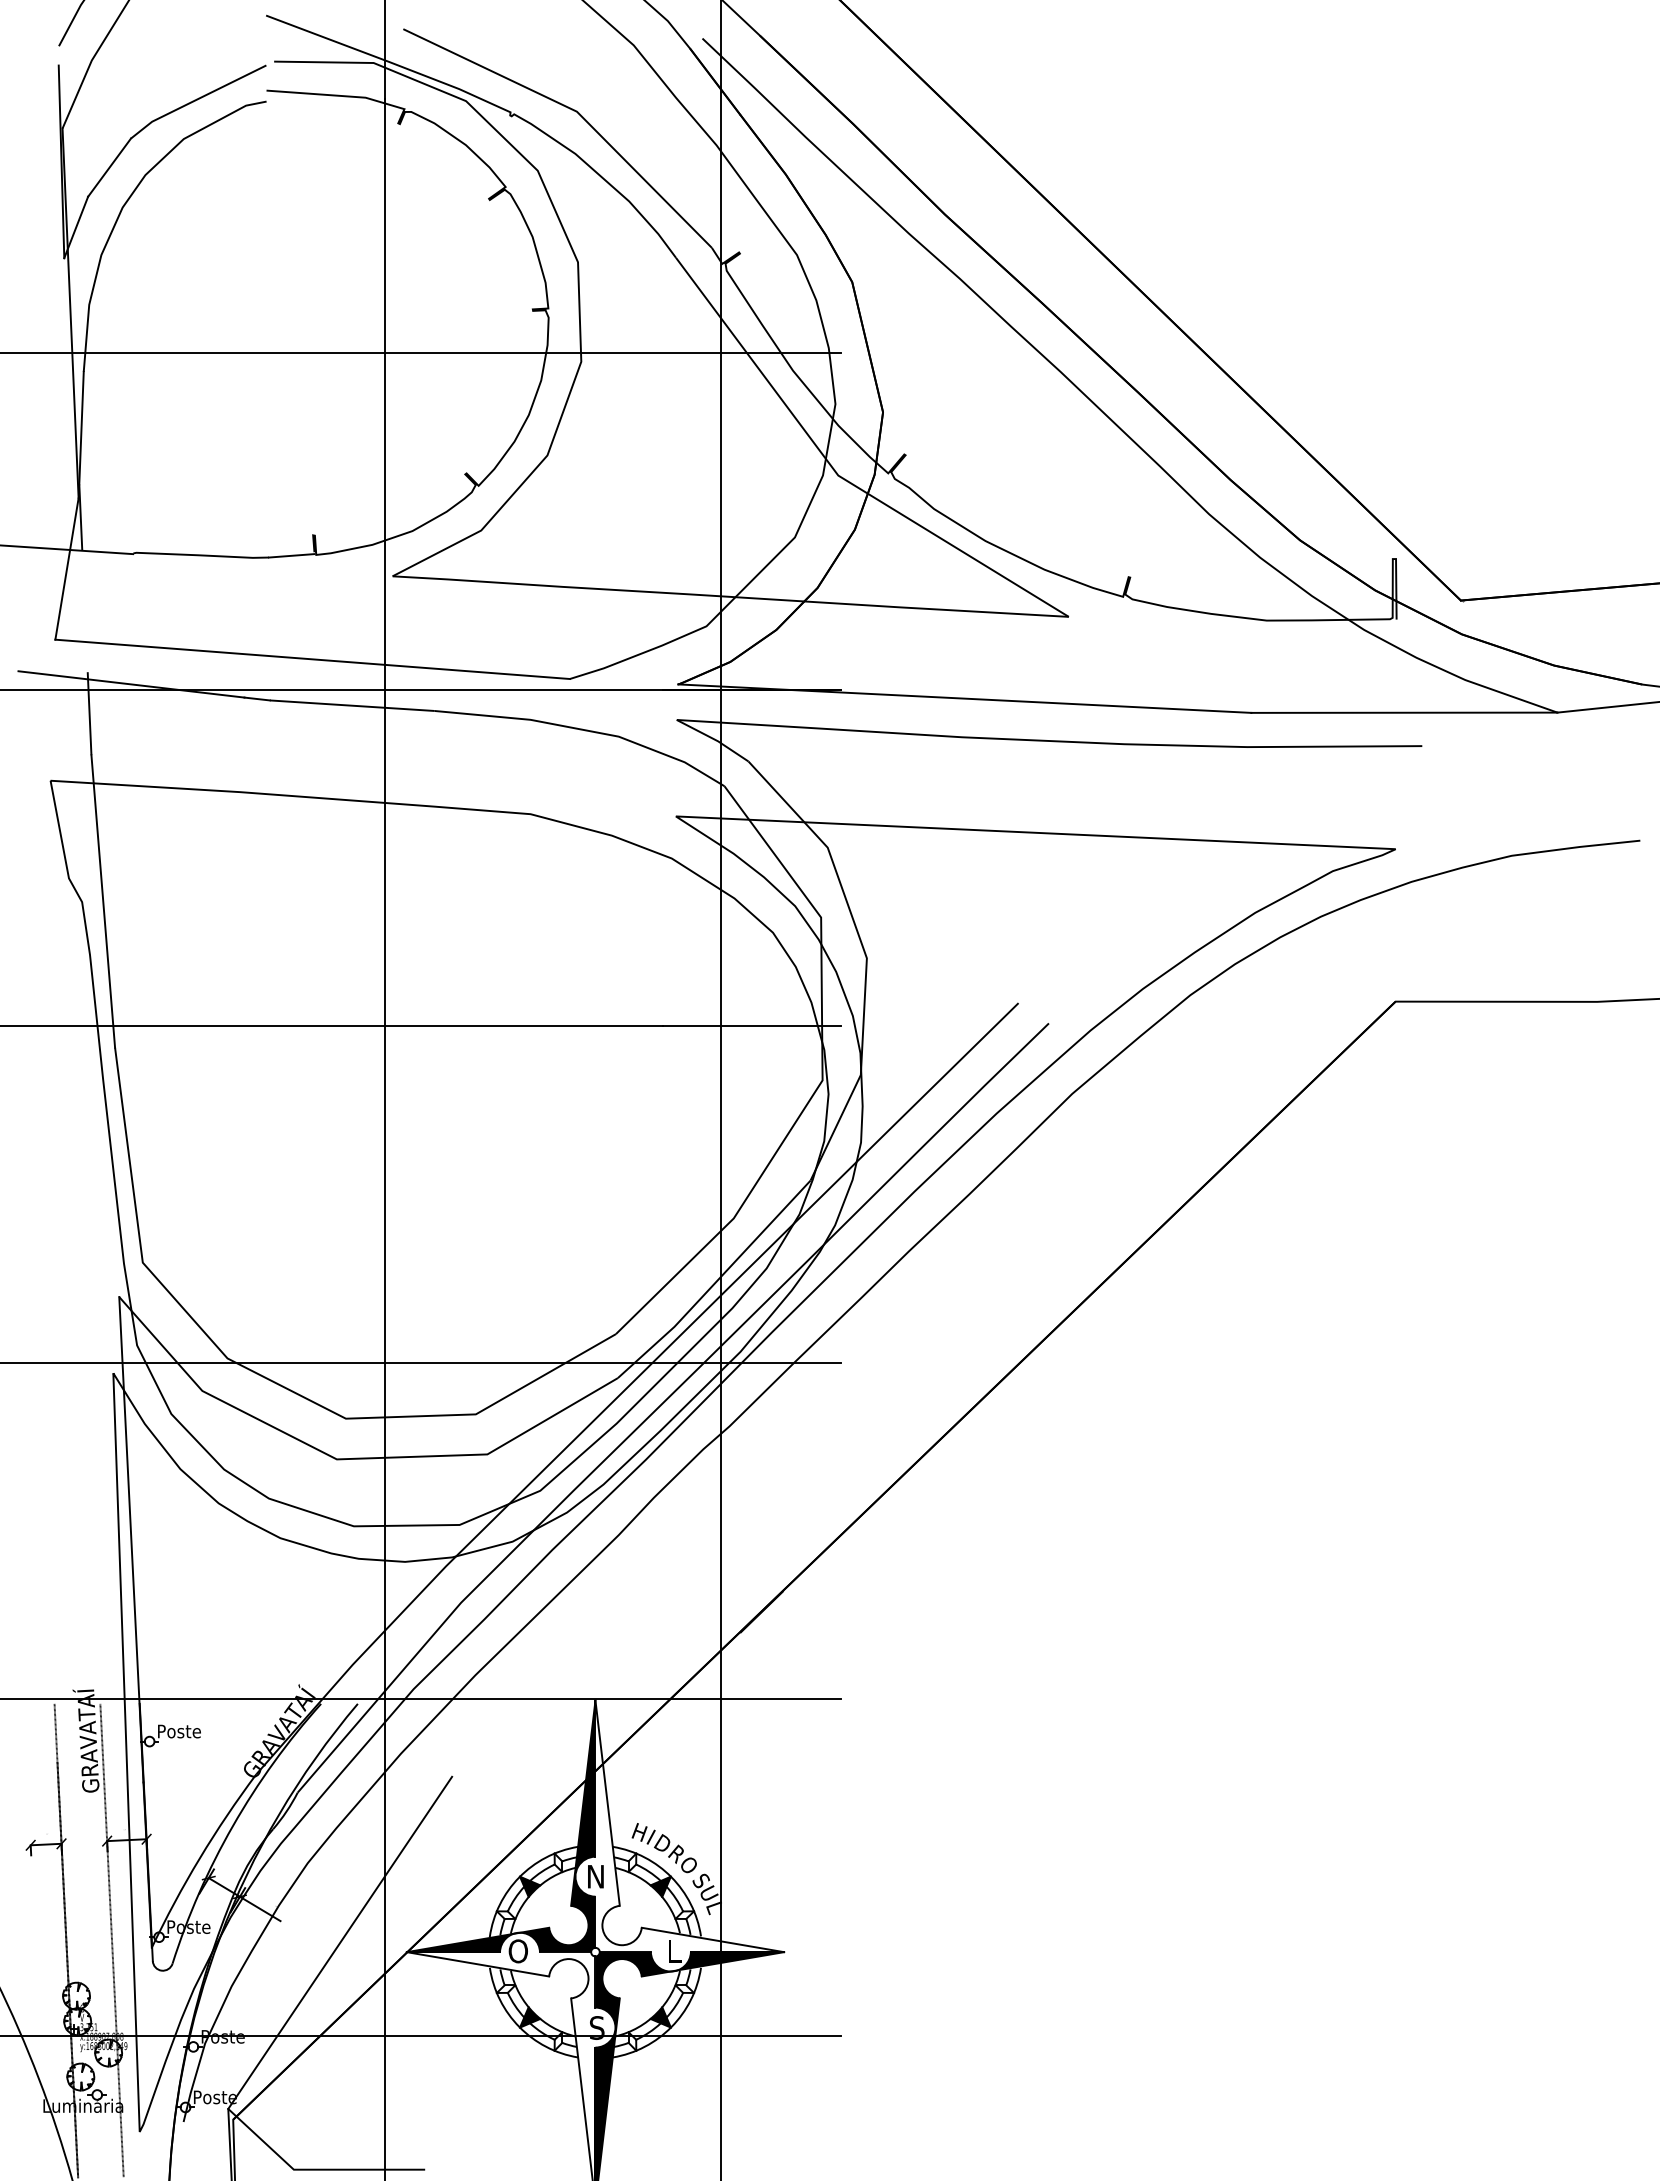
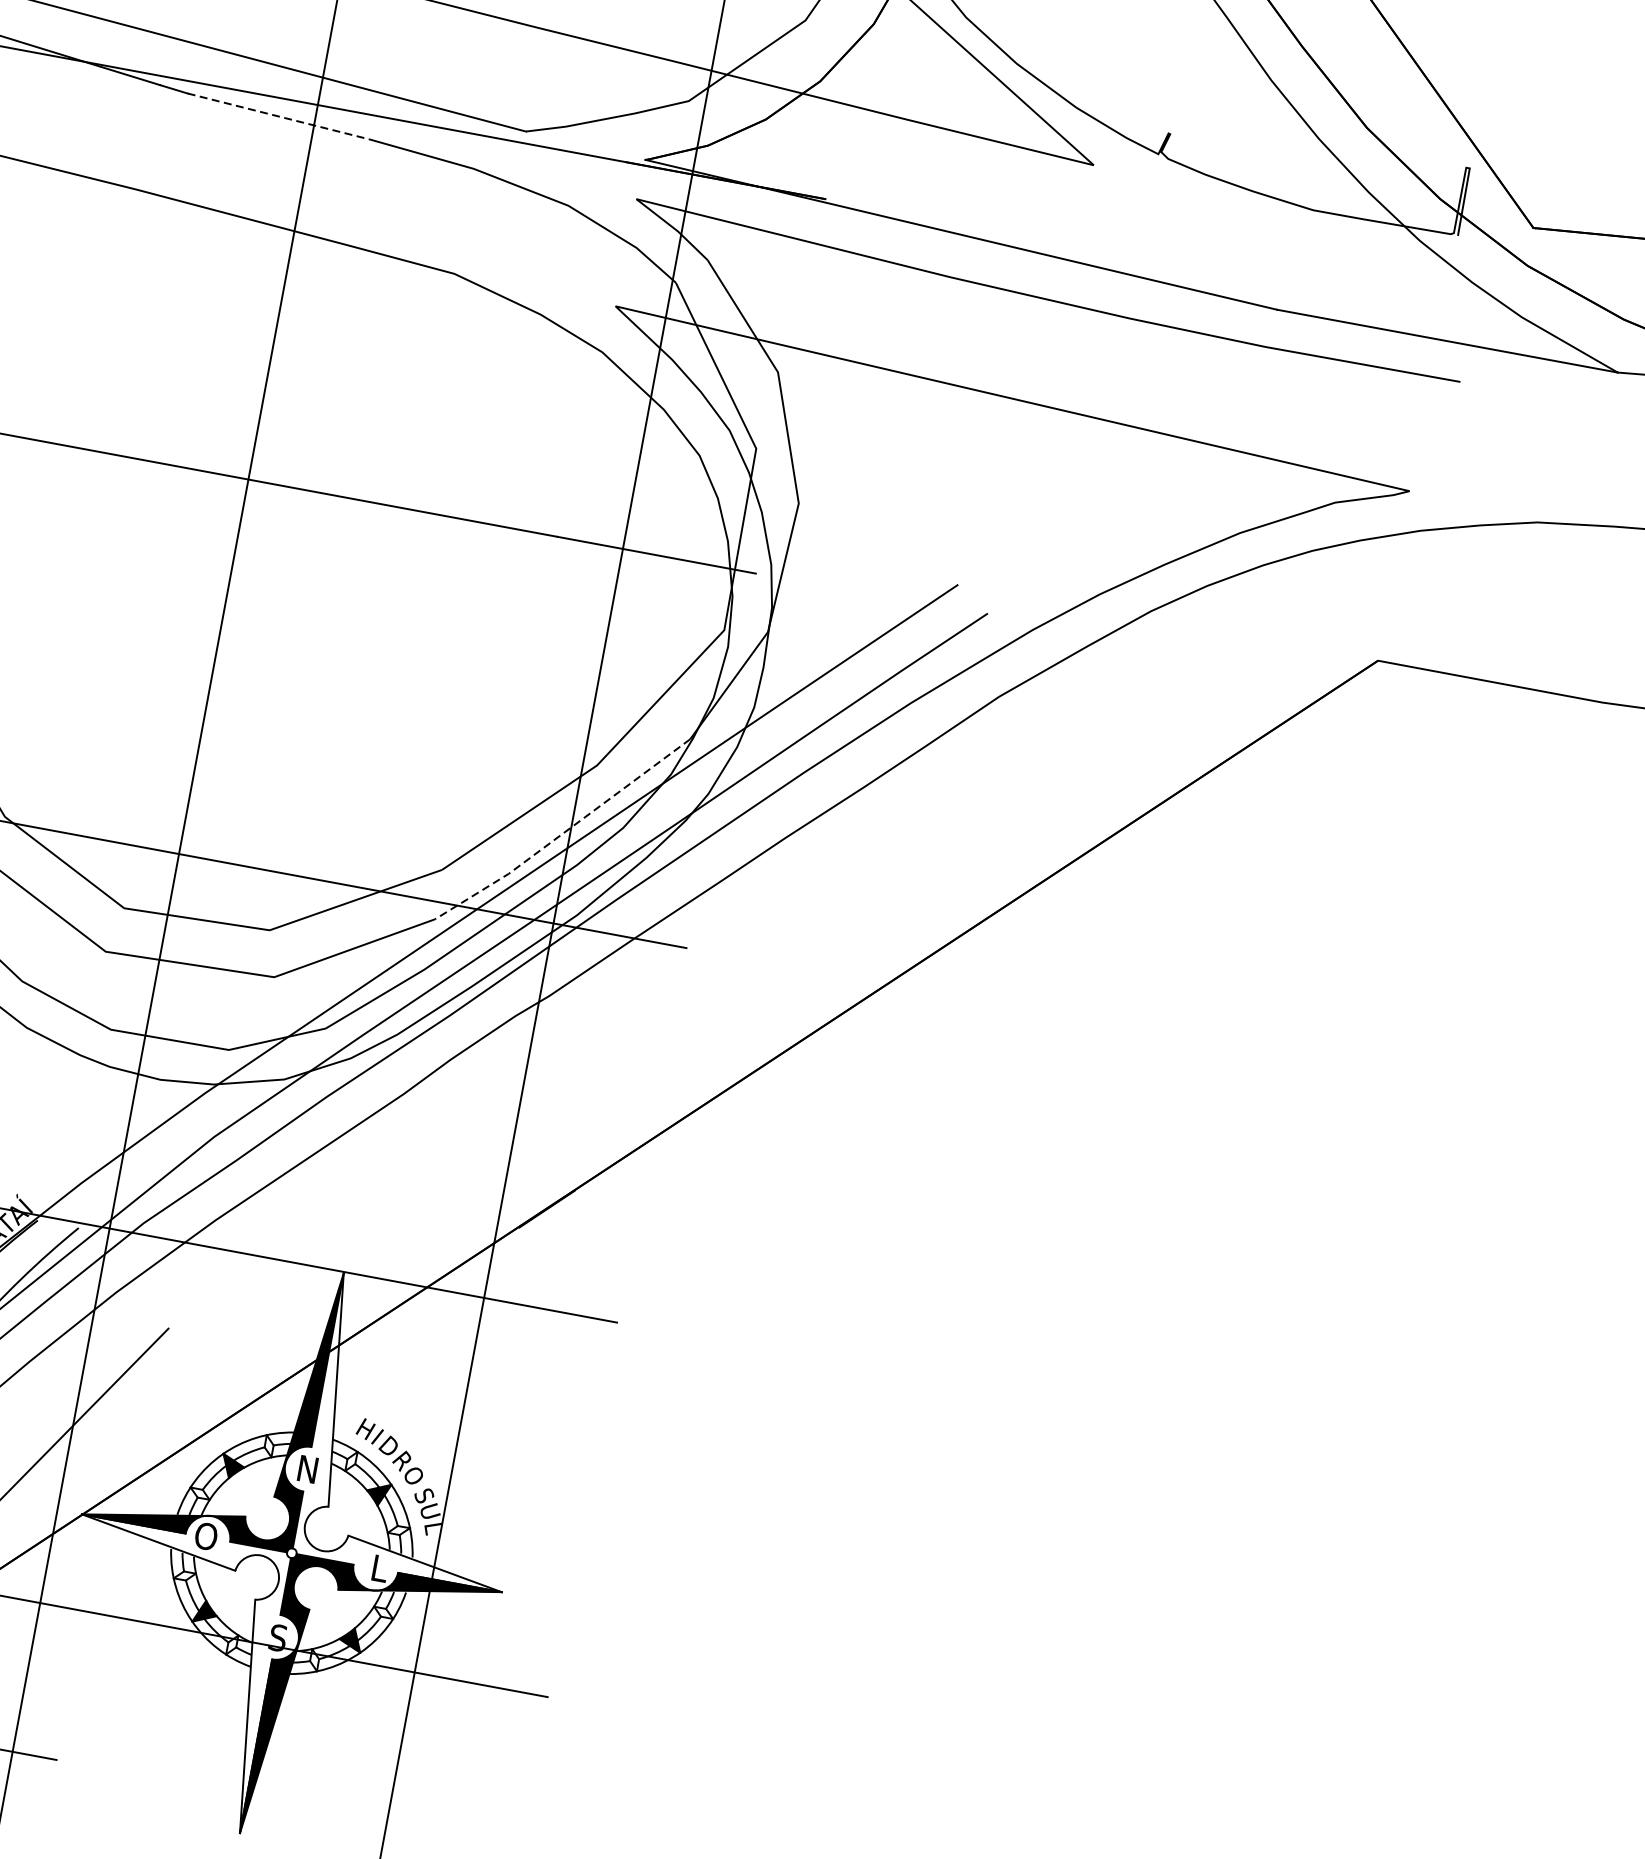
line: (352, 705) -> (278, 116), solid -> dashed
line: (715, 1282) -> (563, 832), solid -> dashed

